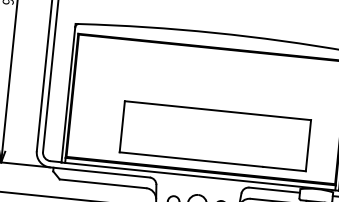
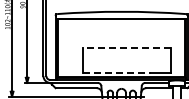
line: (217, 111) -> (126, 48), solid -> dashed
line: (193, 159) -> (117, 72), solid -> dashed

